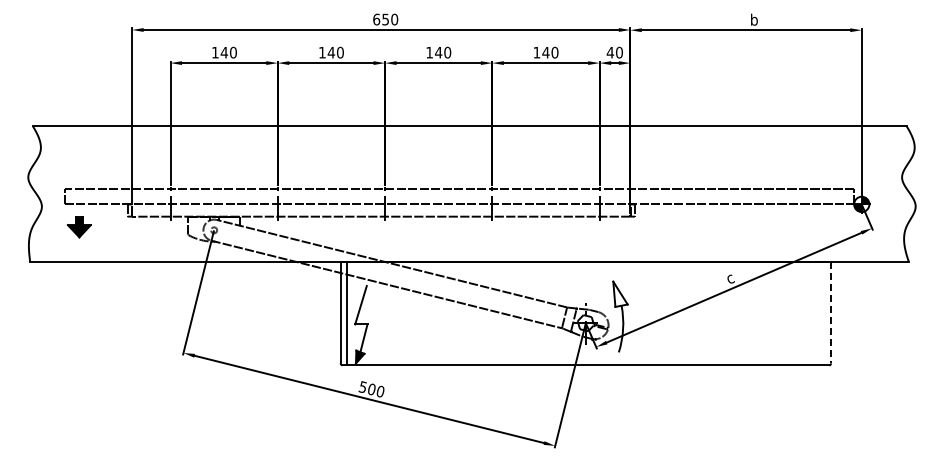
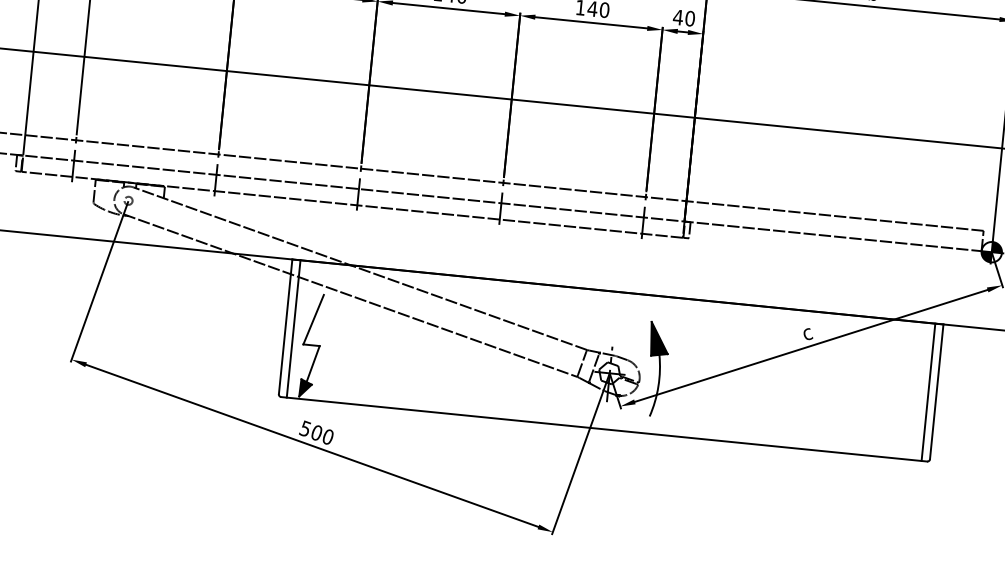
fill: (620, 293) -> (659, 338), added
line: (831, 312) -> (937, 391), dashed -> solid
line: (824, 313) -> (927, 392), added

